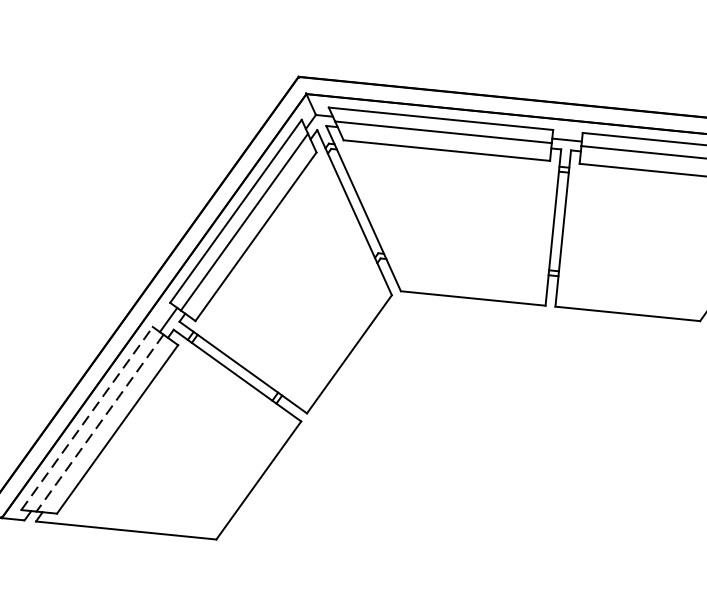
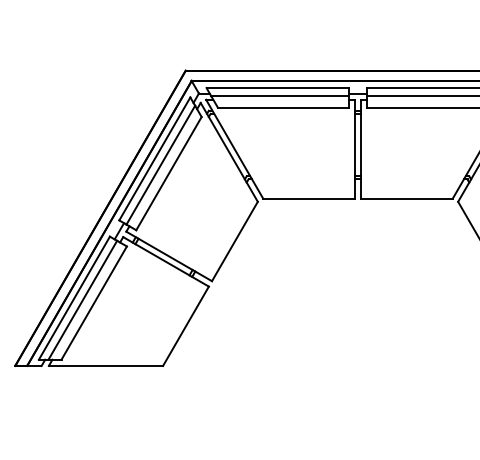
line: (87, 417) -> (74, 297), dashed -> solid
line: (99, 423) -> (82, 300), dashed -> solid

